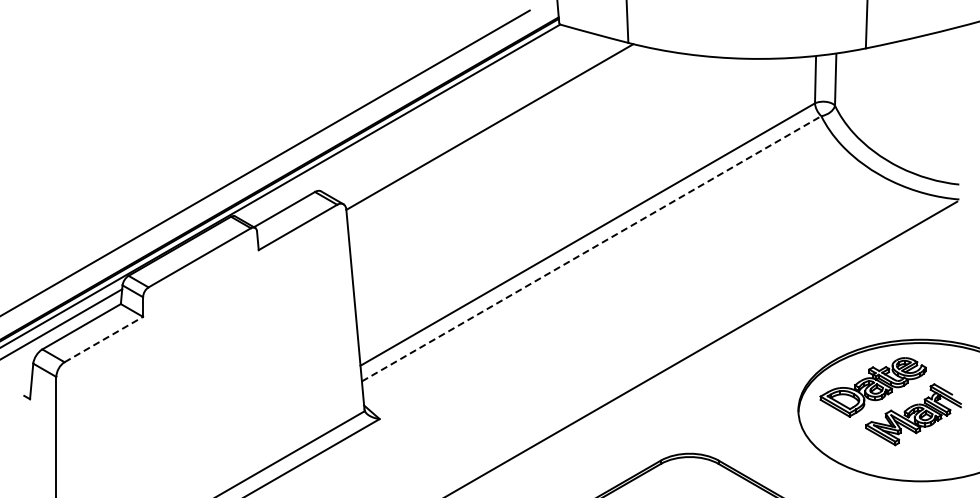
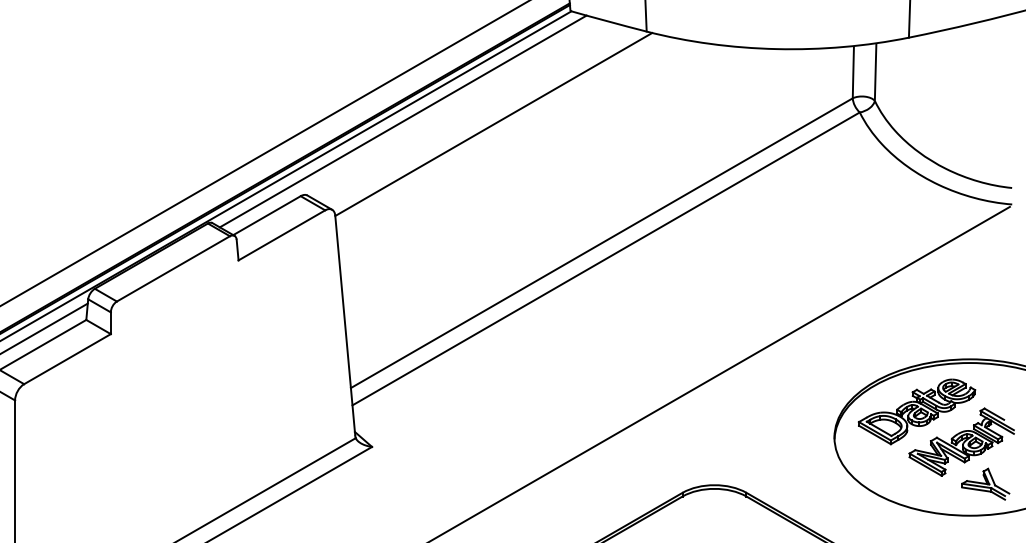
line: (407, 124) -> (402, 121), added
line: (592, 248) -> (607, 258), dashed -> solid
line: (104, 339) -> (68, 359), dashed -> solid
part: (935, 452) -> (985, 483), added

